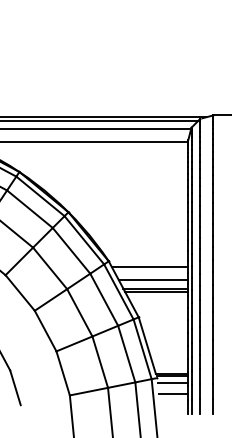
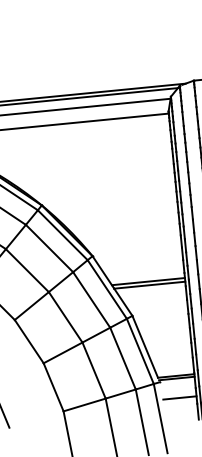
line: (149, 266) -> (138, 257), removed
line: (153, 279) -> (144, 271), removed
line: (172, 382) -> (177, 385), removed

